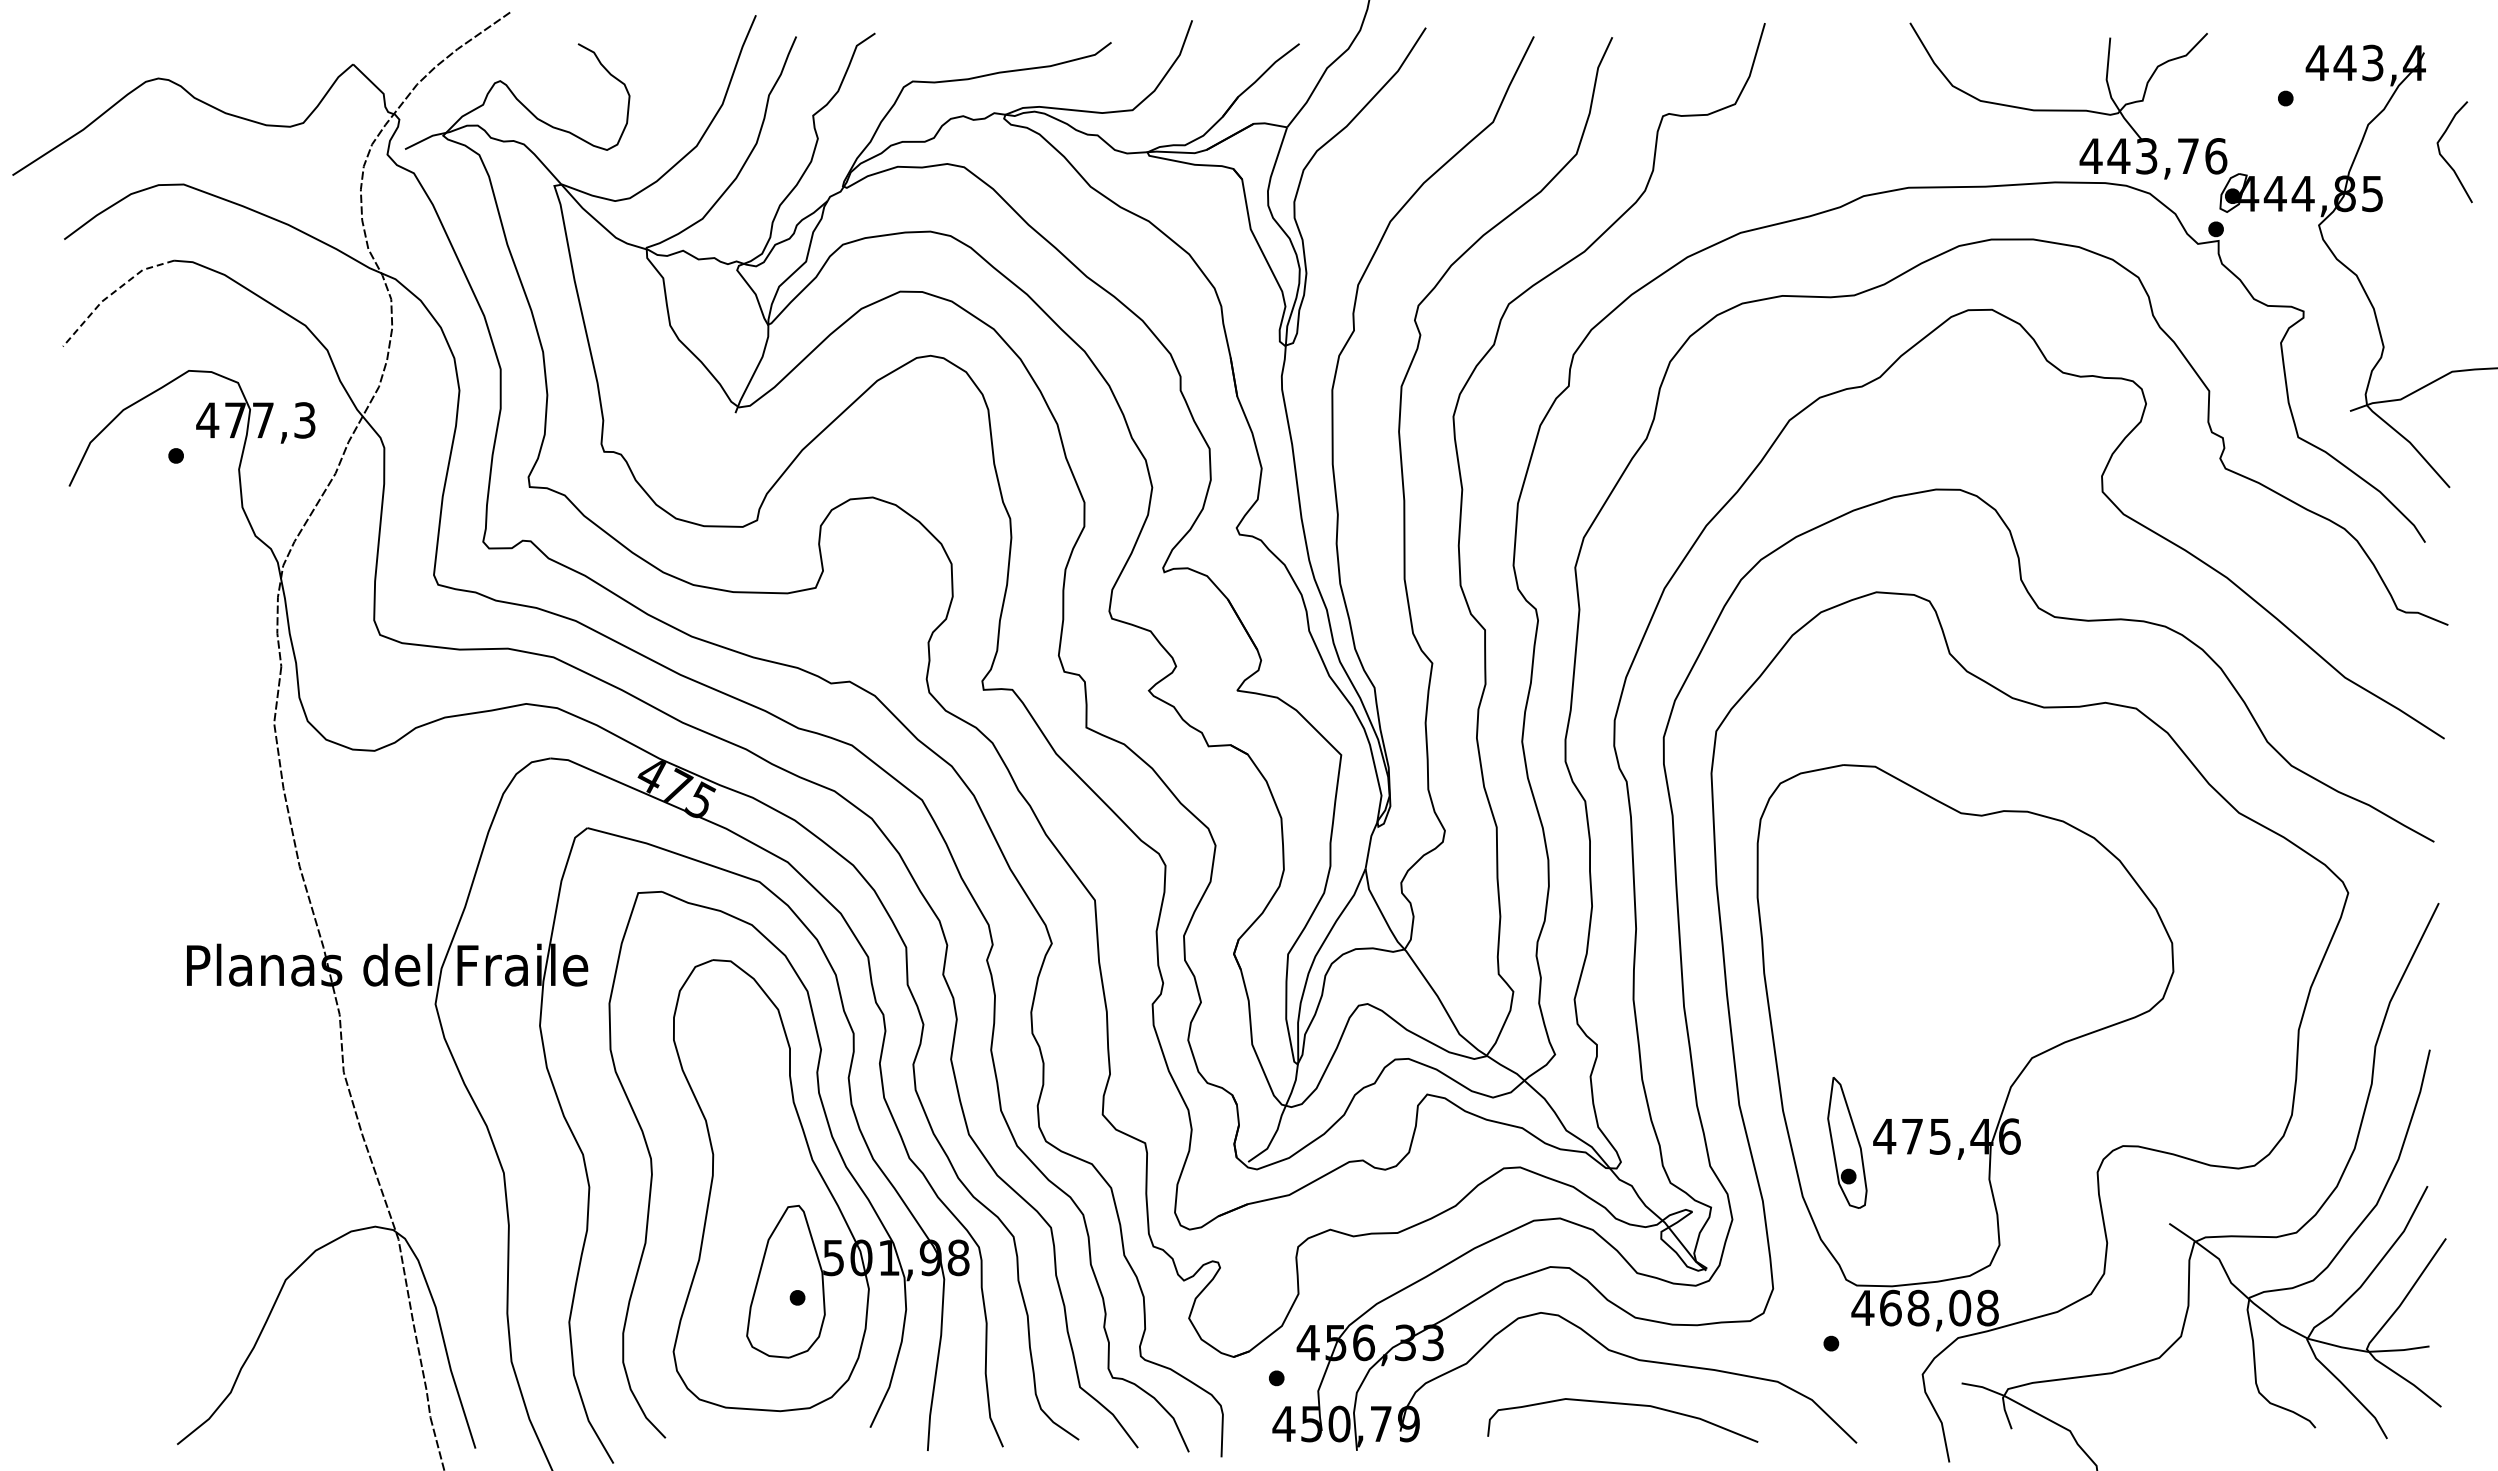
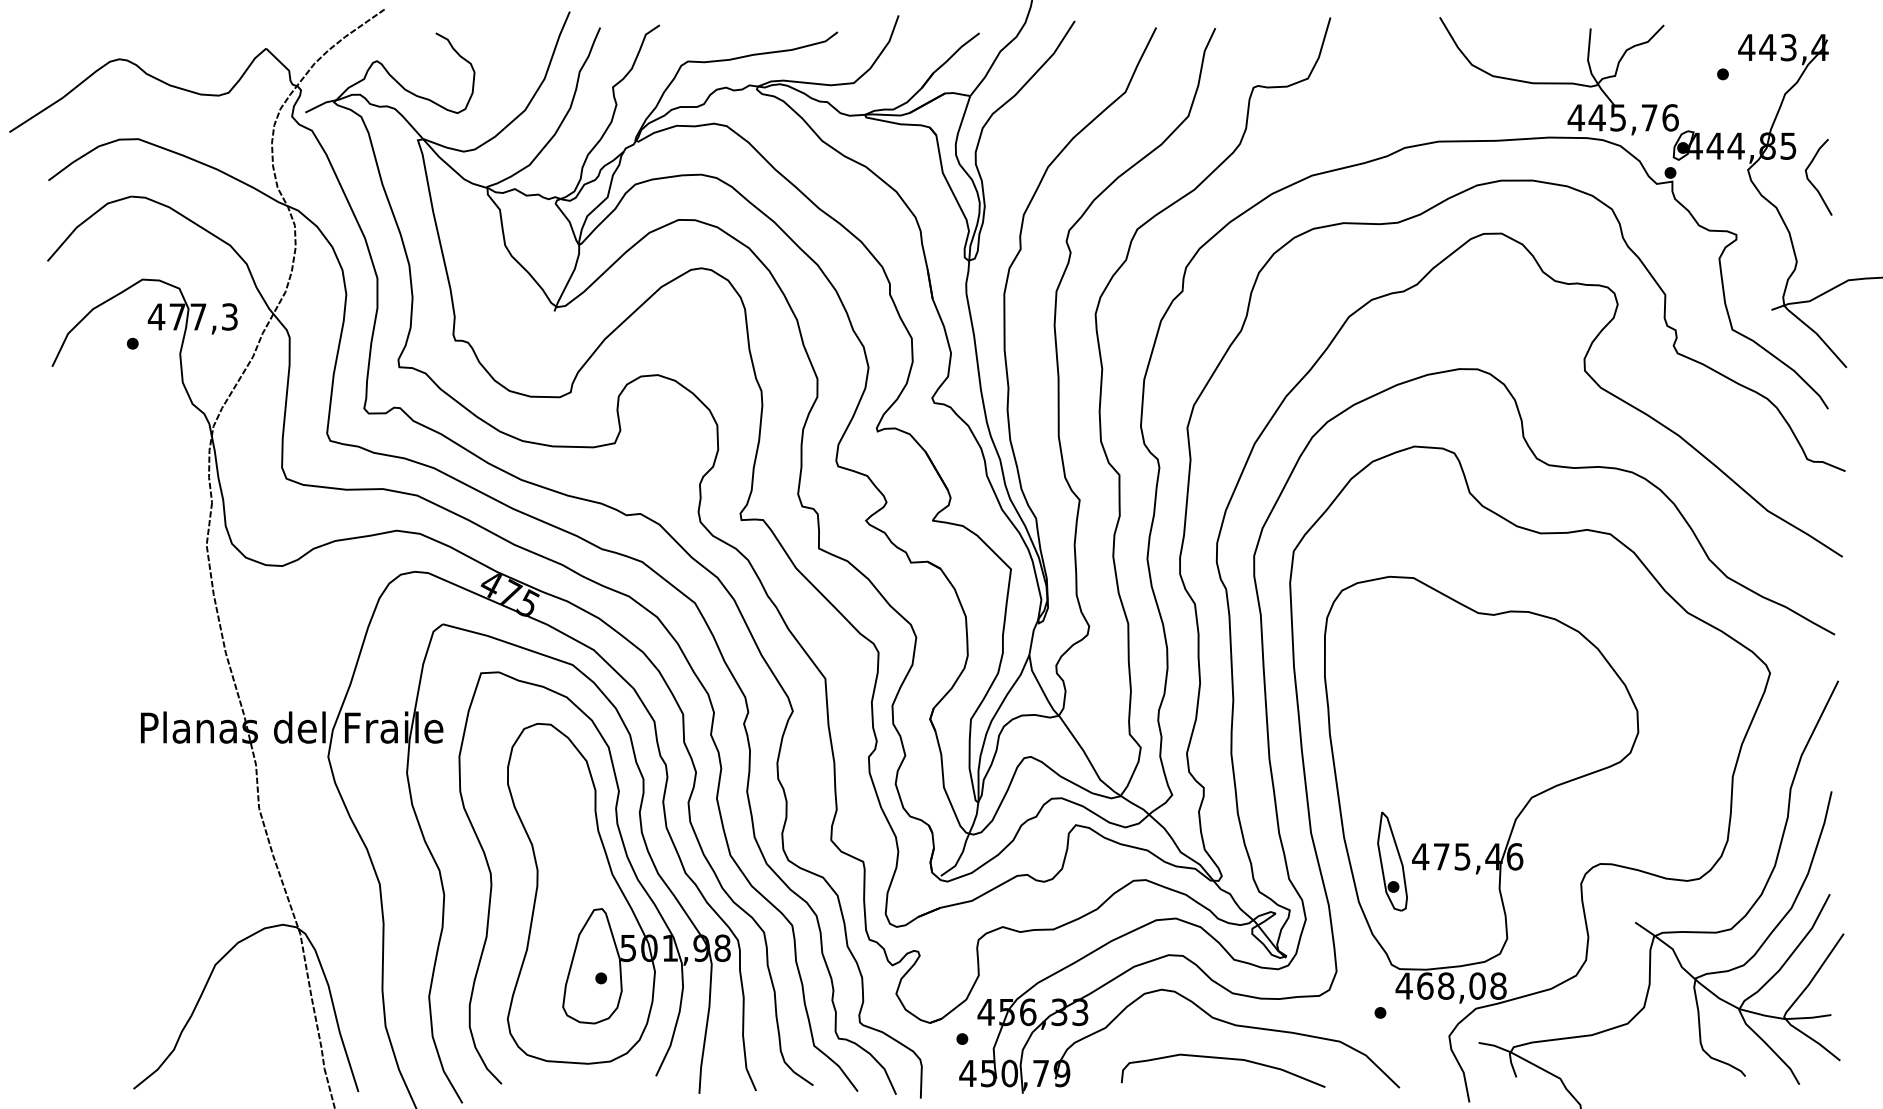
text: (2146, 155) -> (1618, 117), 443,76 -> 445,76
curve: (2444, 157) -> (1811, 181), moved
line: (111, 293) -> (84, 221), dashed -> solid

